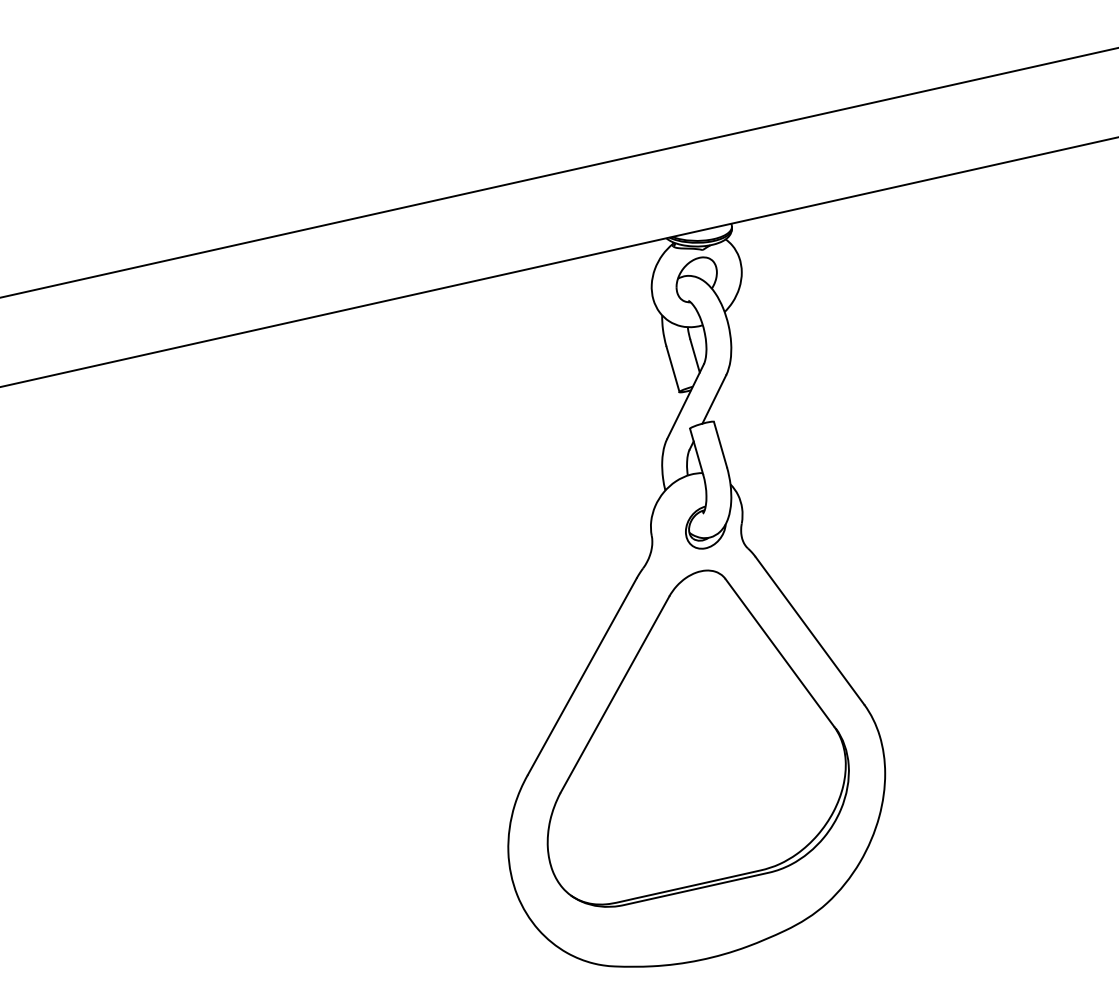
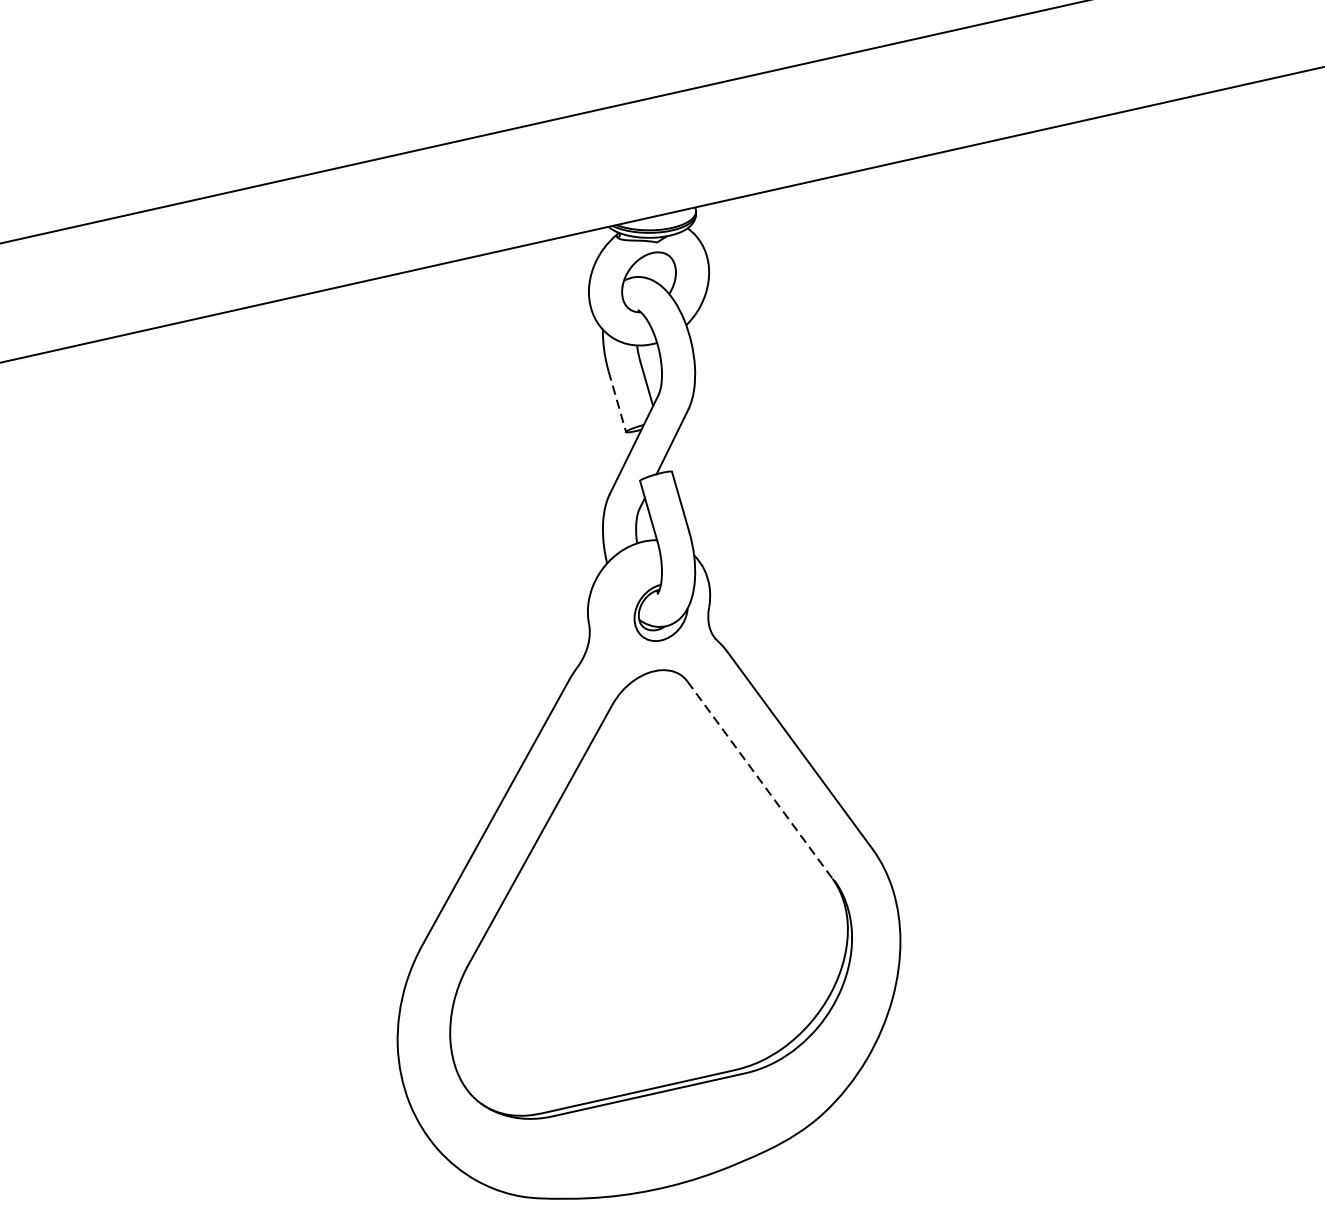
line: (673, 369) -> (618, 401), solid -> dashed
line: (779, 652) -> (759, 779), solid -> dashed

